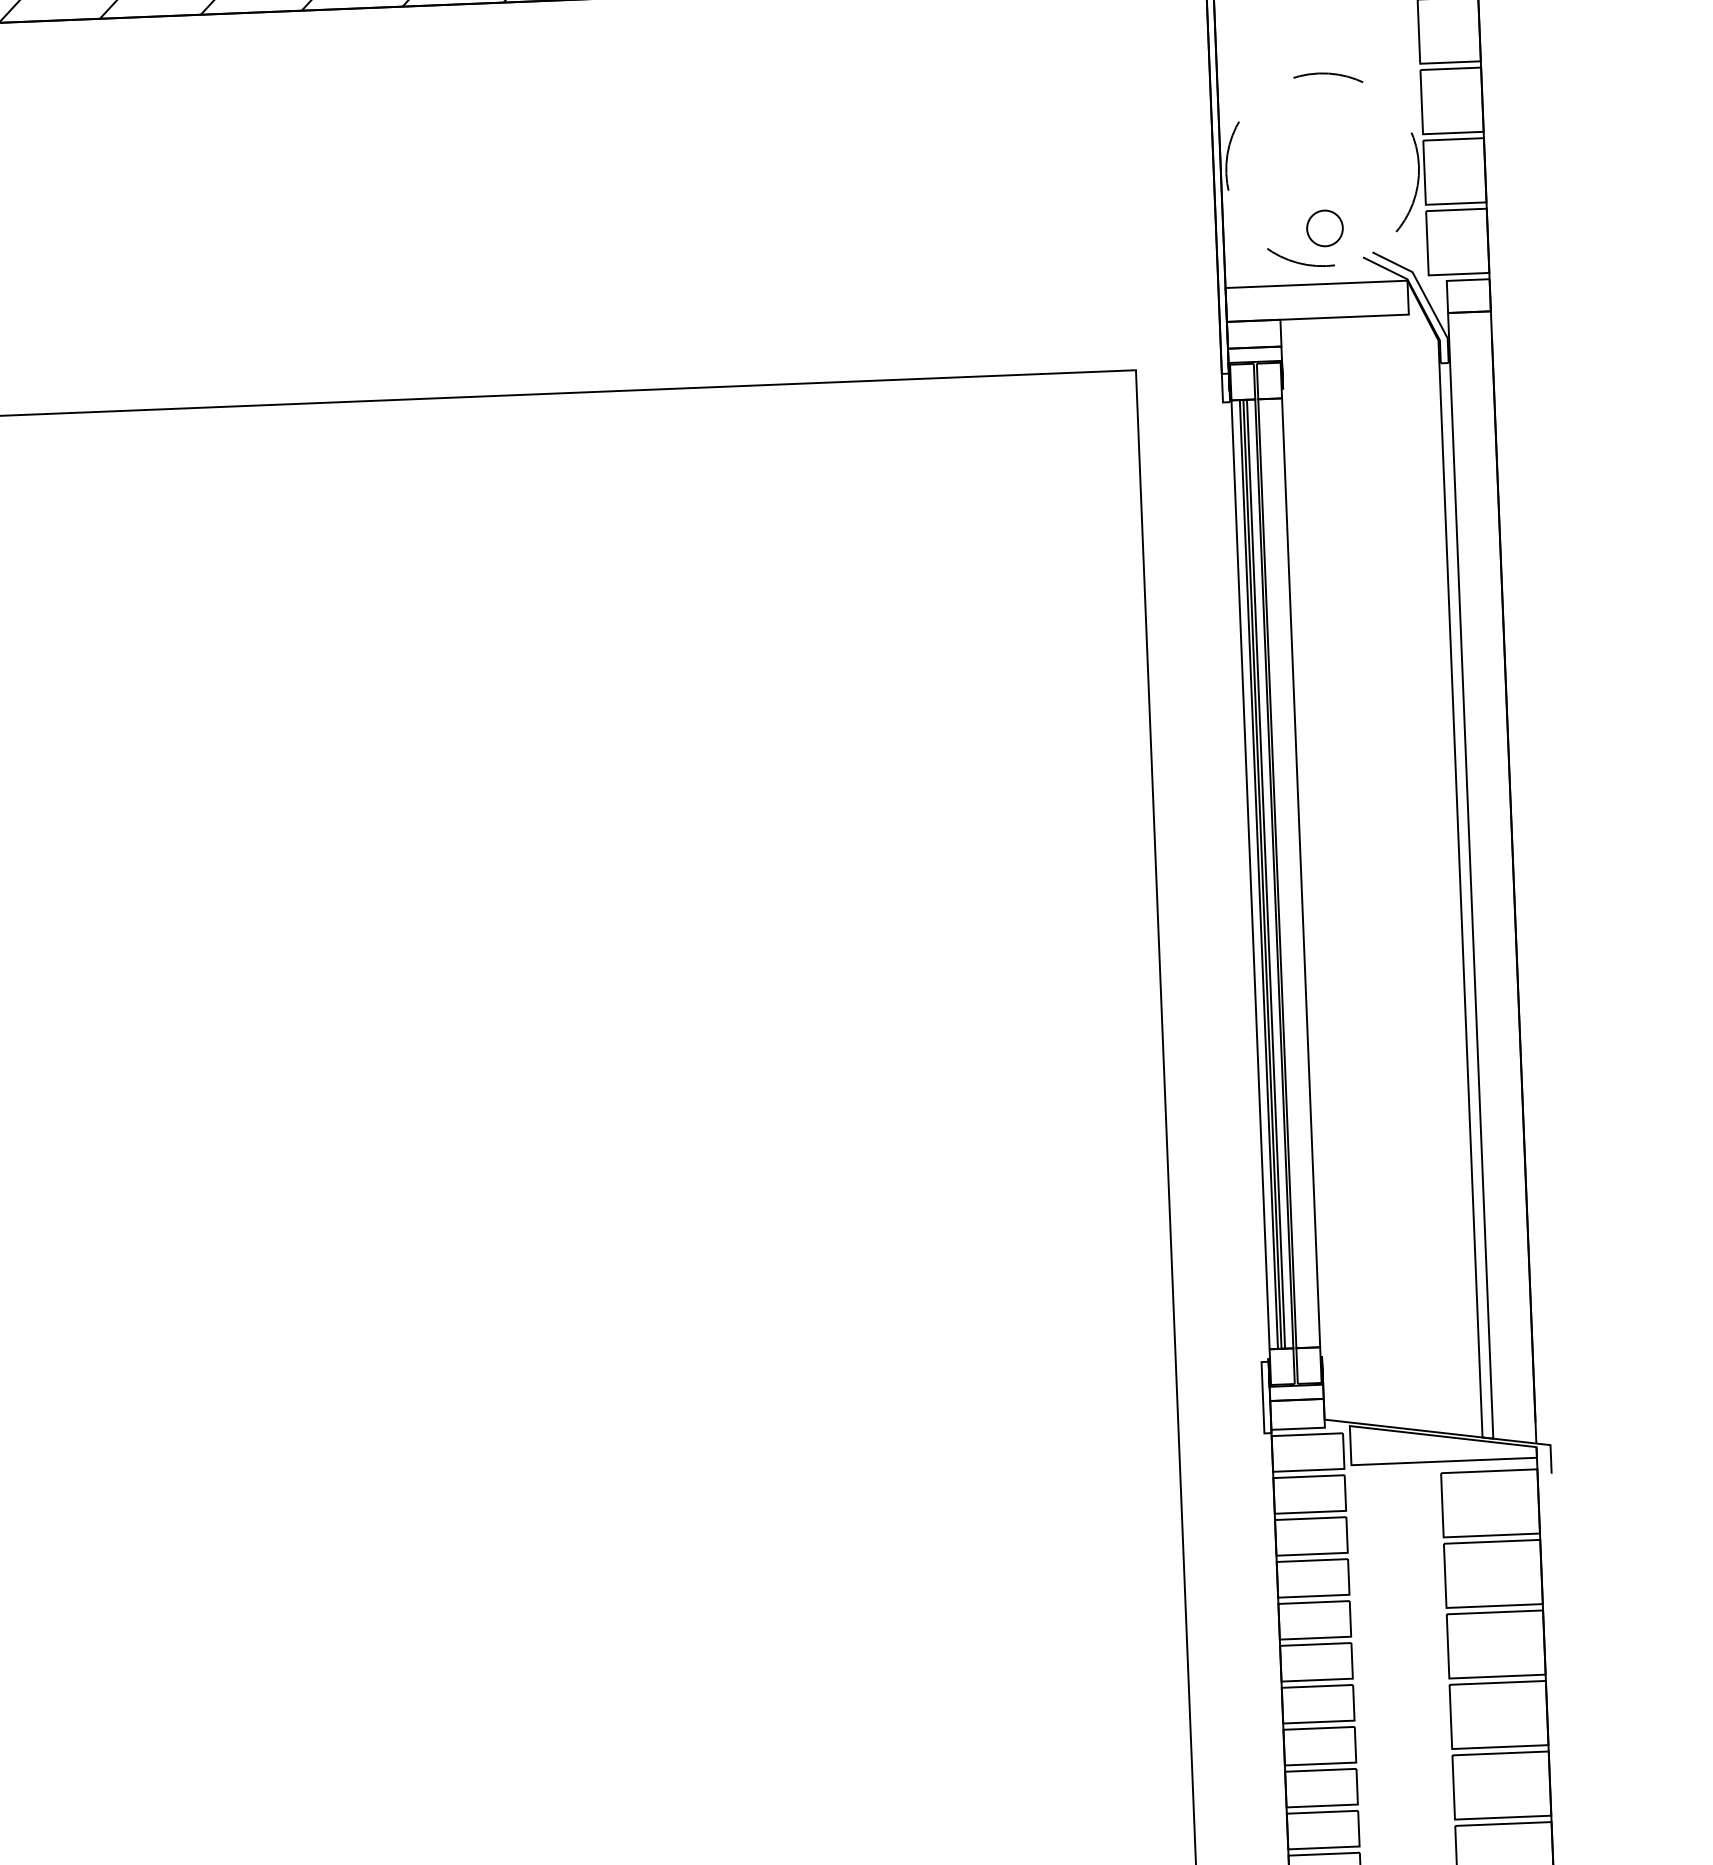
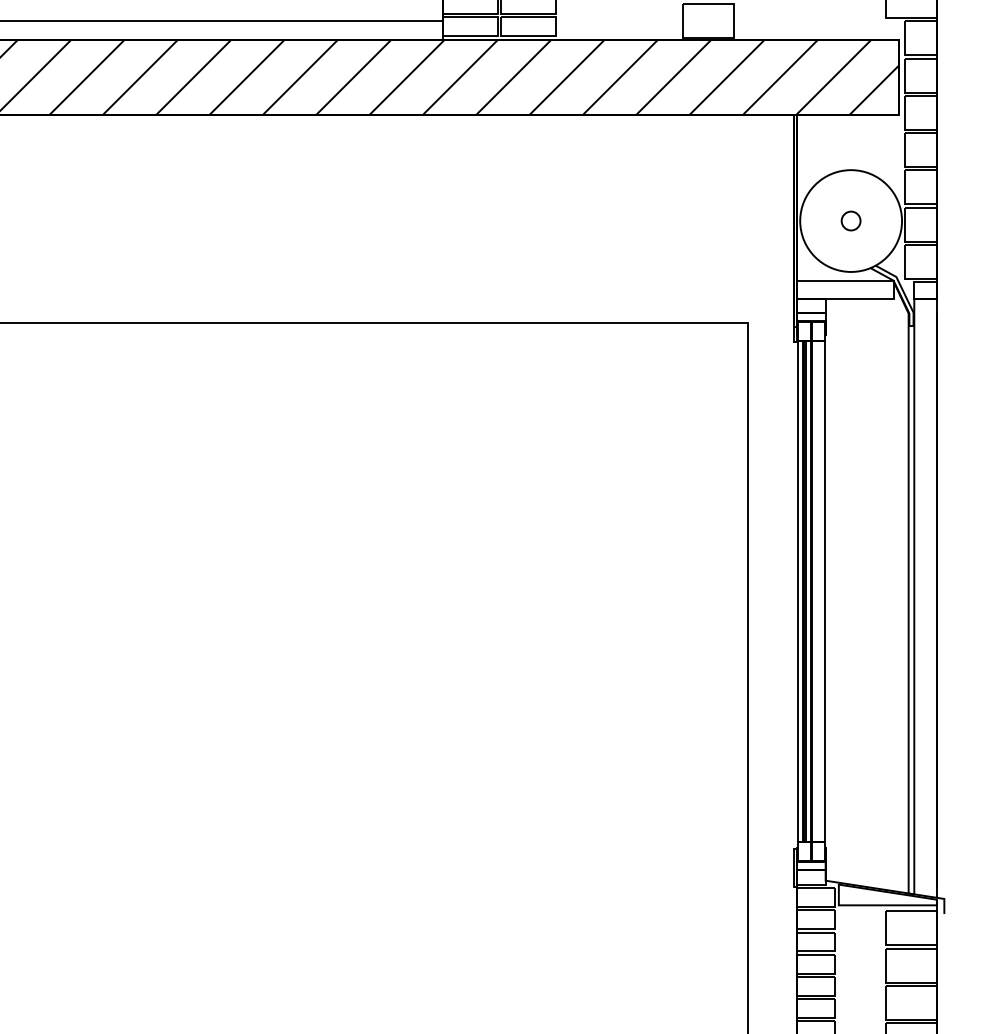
circle: (1323, 168) -> (851, 220), dashed -> solid
circle: (1323, 227) -> (850, 220), moved

